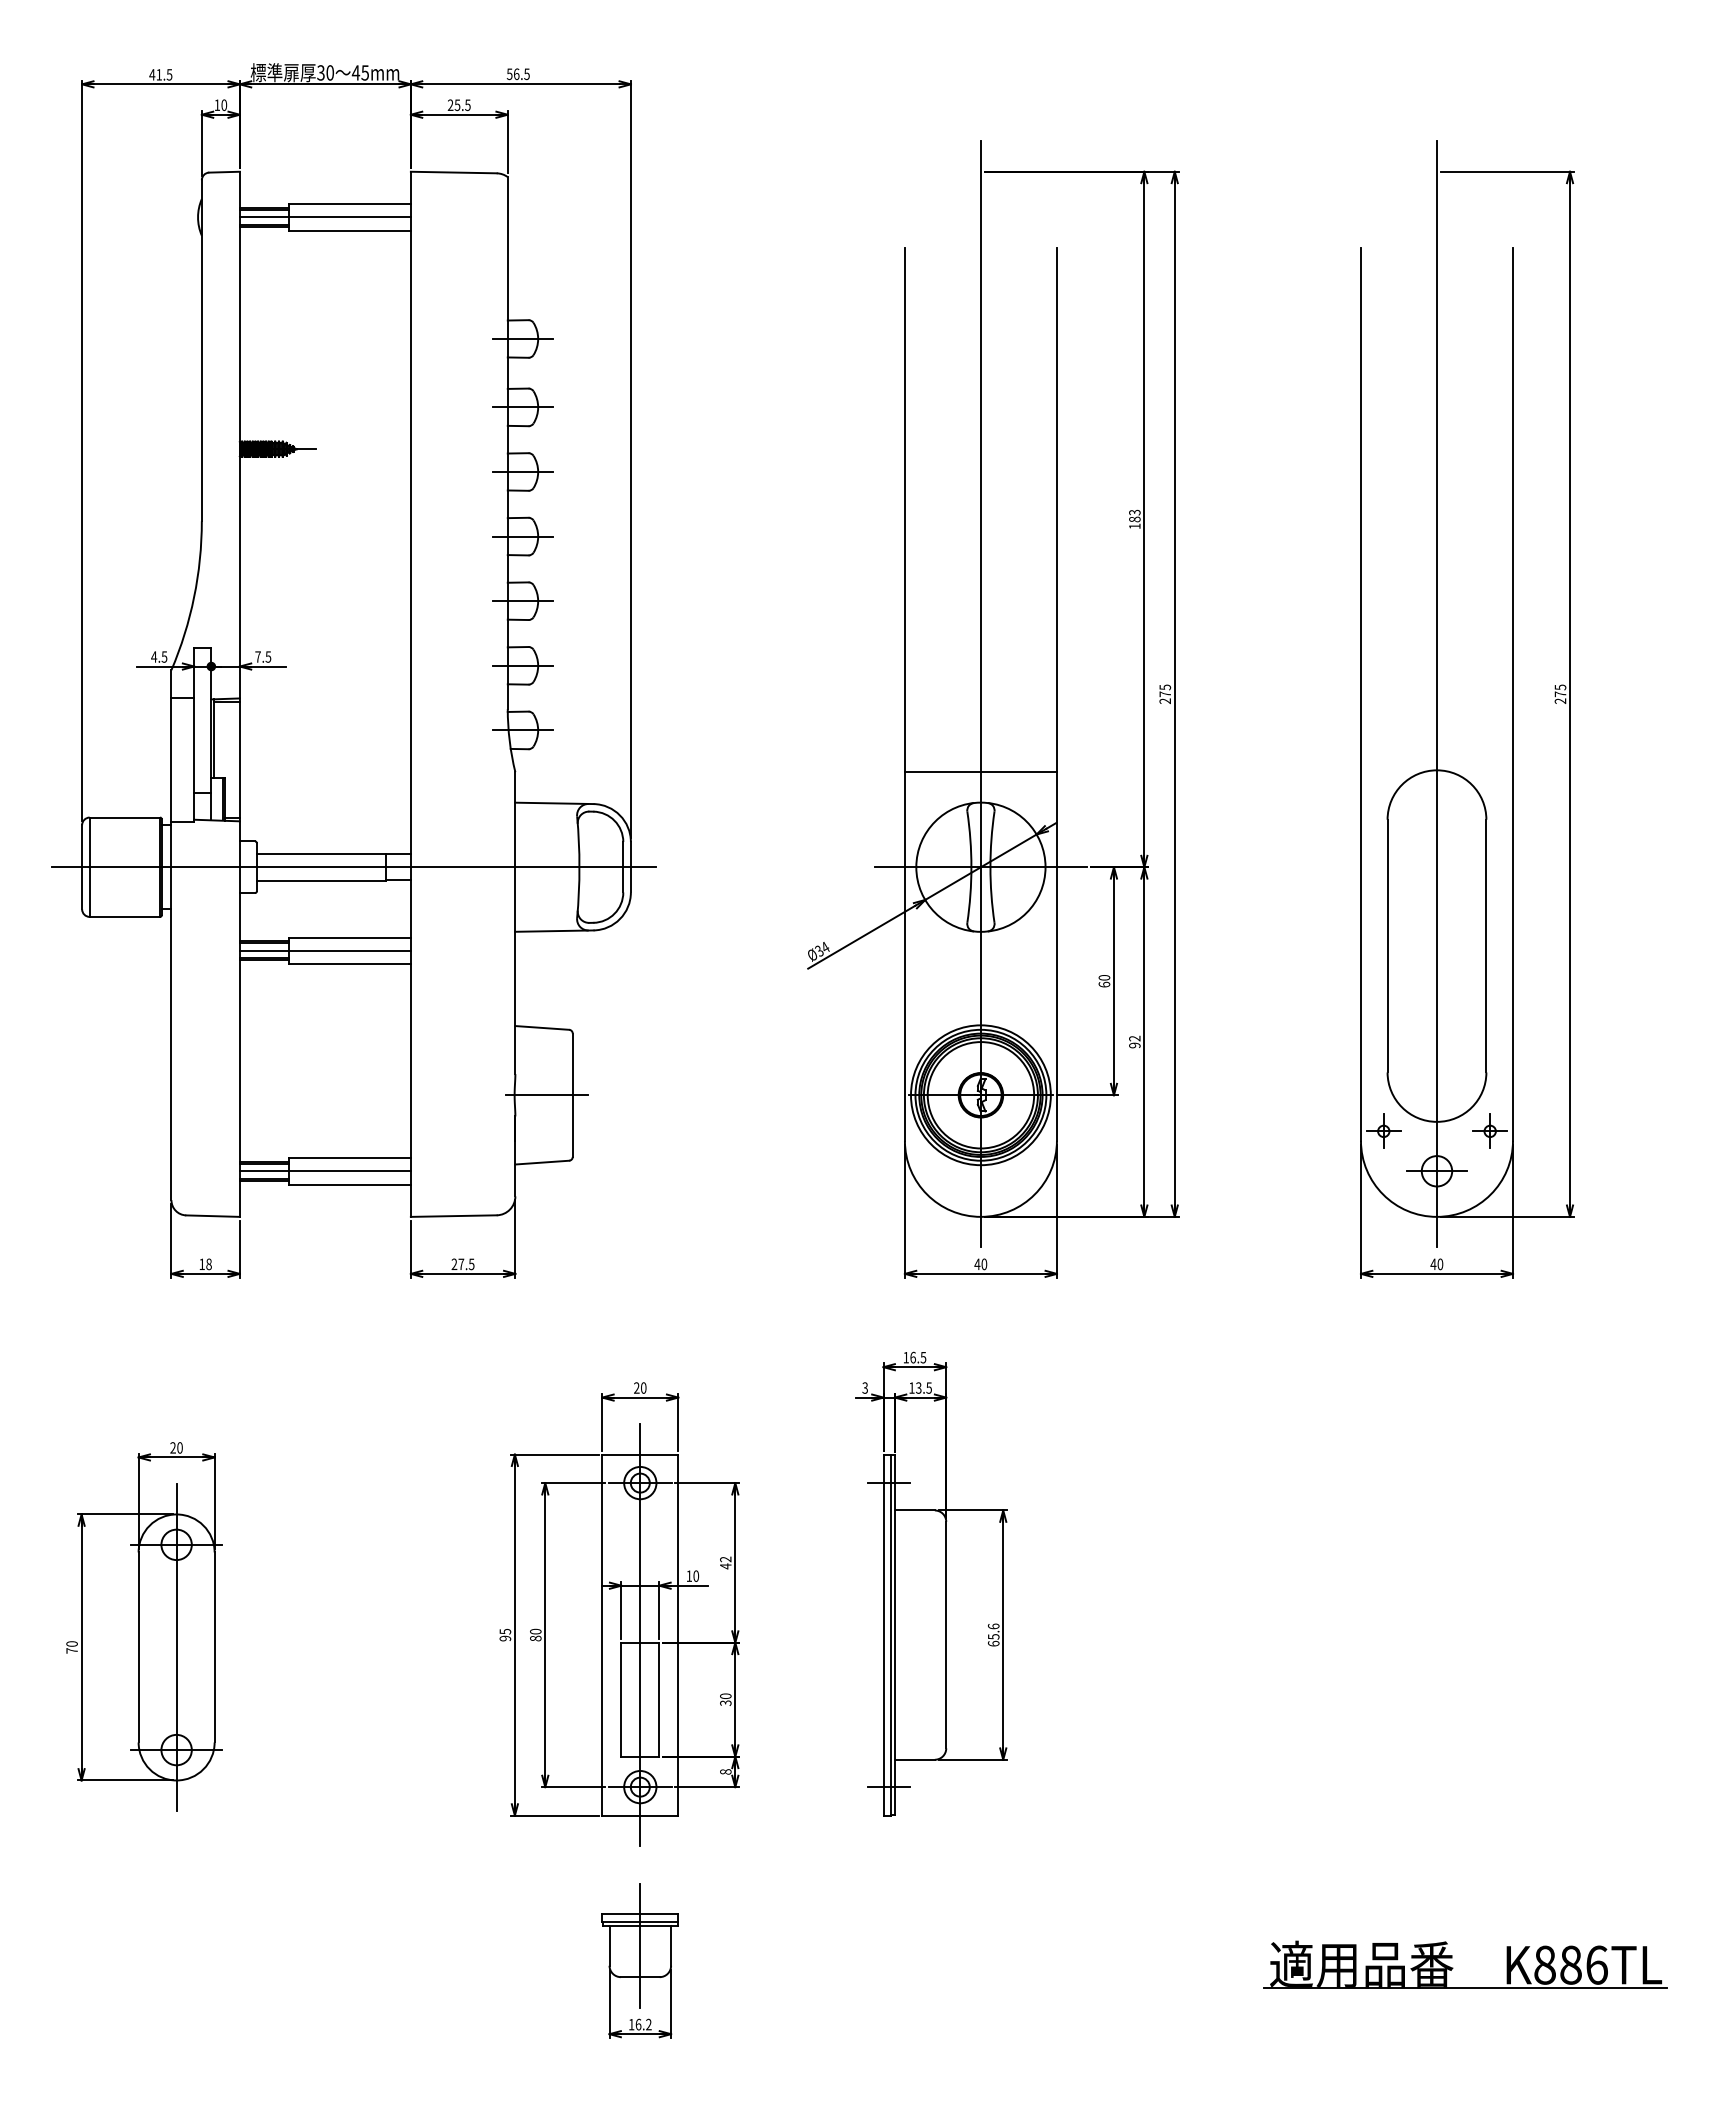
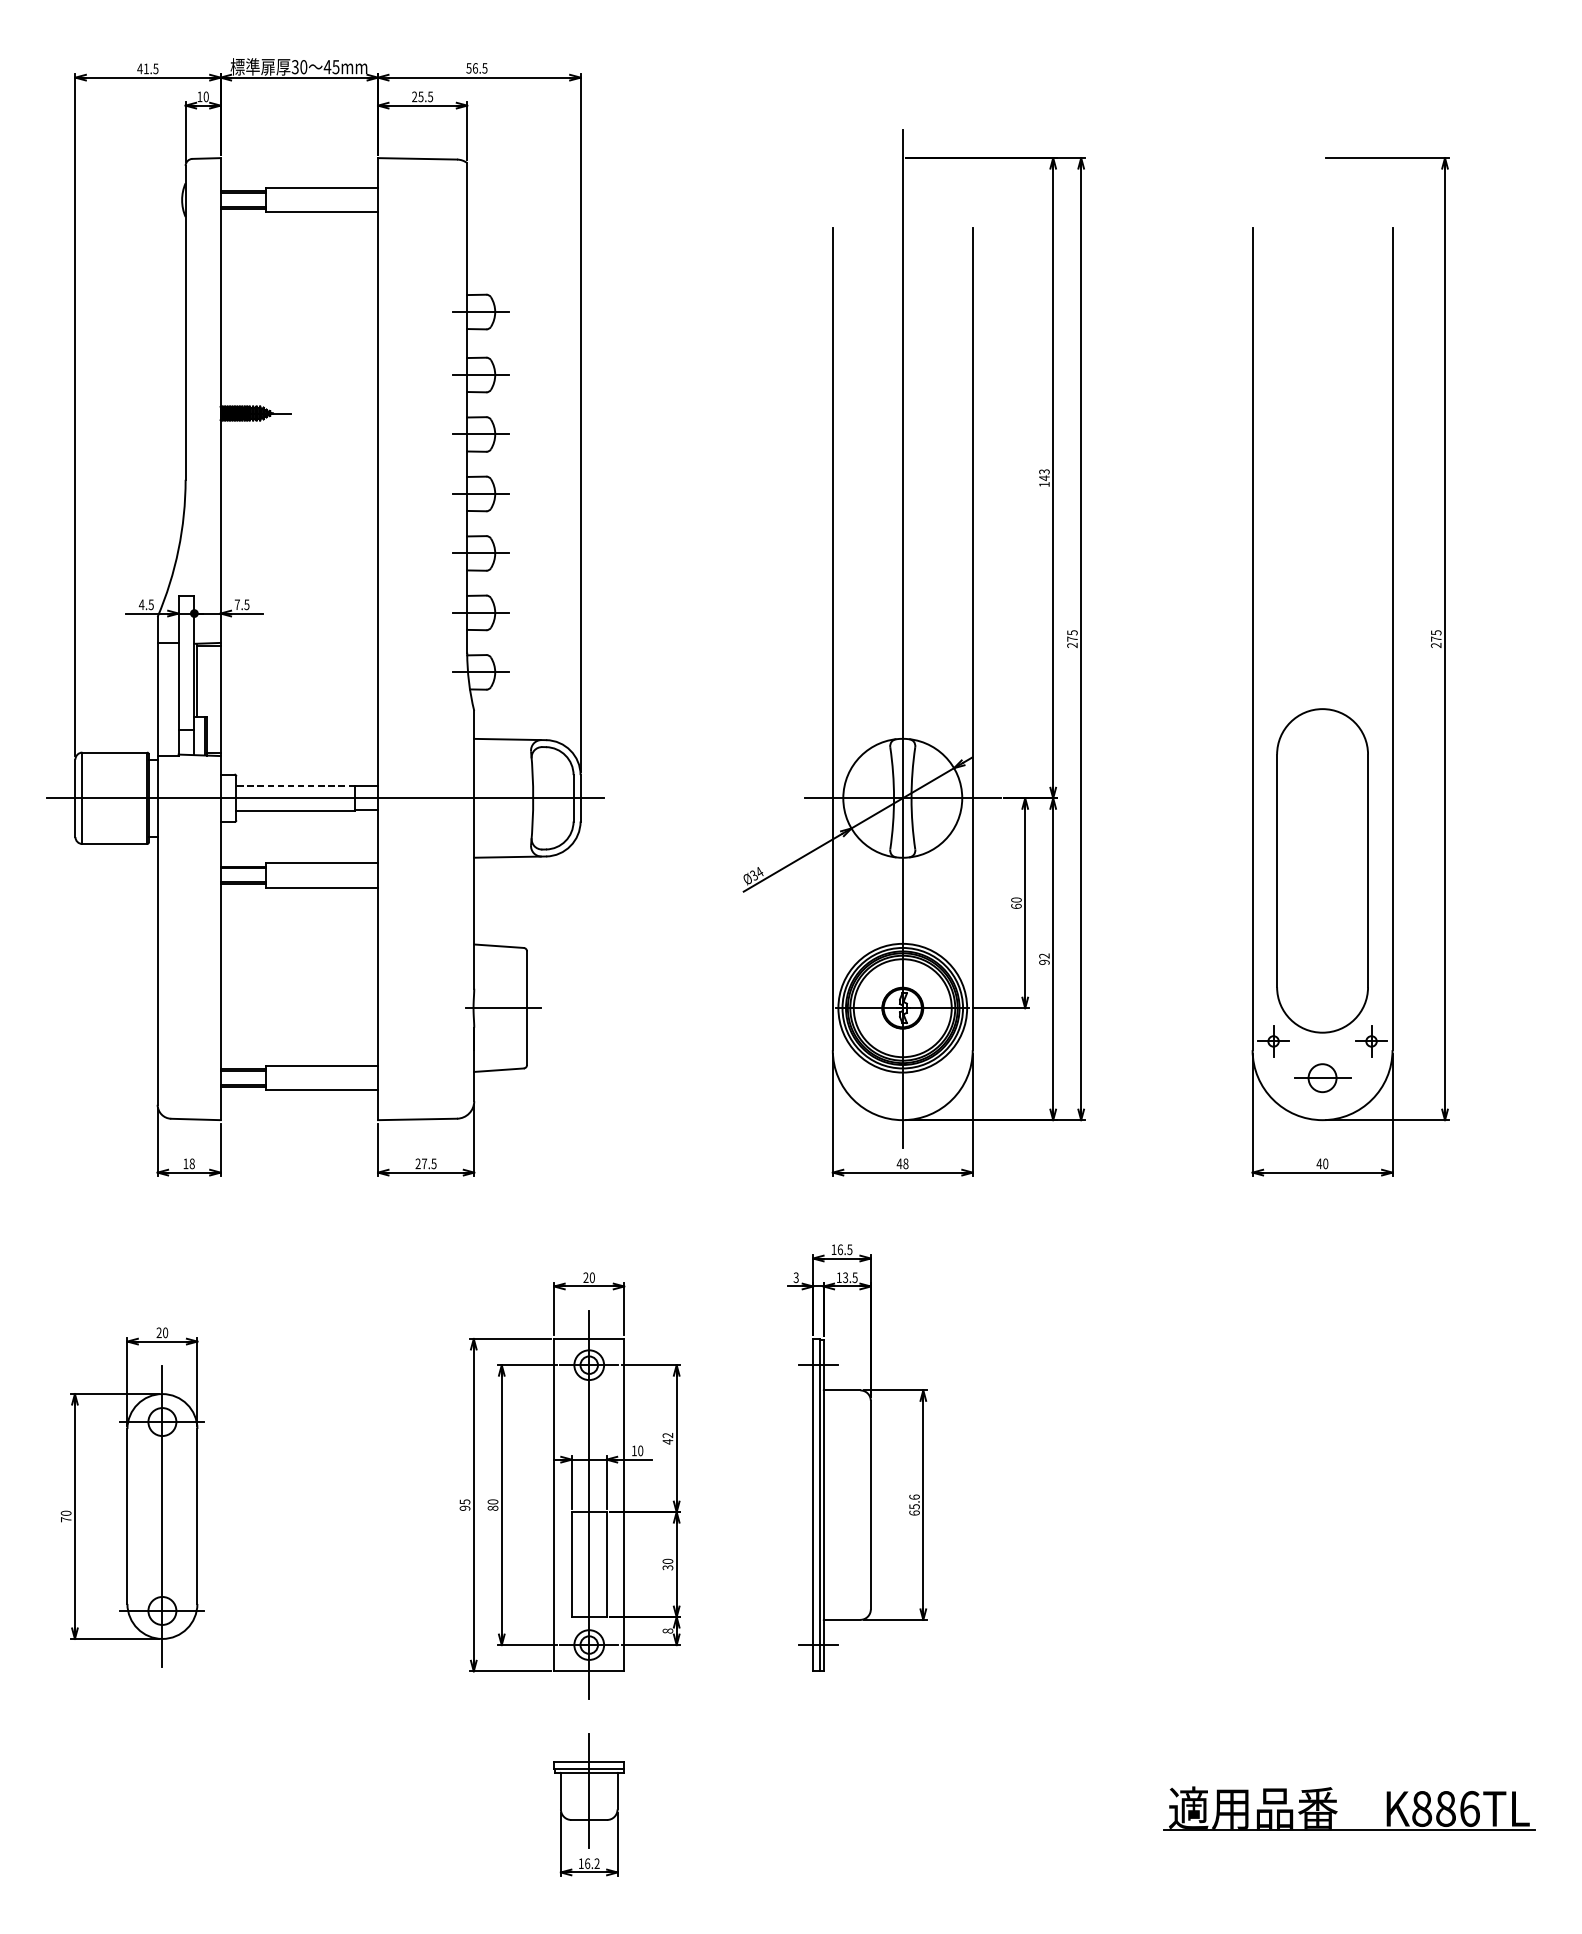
line: (324, 217) -> (298, 200), removed
text: (1134, 519) -> (1044, 478), 183 -> 143
line: (1436, 694) -> (1322, 639), removed
line: (980, 772) -> (902, 711), removed
line: (320, 853) -> (294, 785), solid -> dashed
line: (324, 950) -> (298, 874), removed
line: (324, 1171) -> (298, 1078), removed
text: (984, 1264) -> (906, 1163), 40 -> 48

